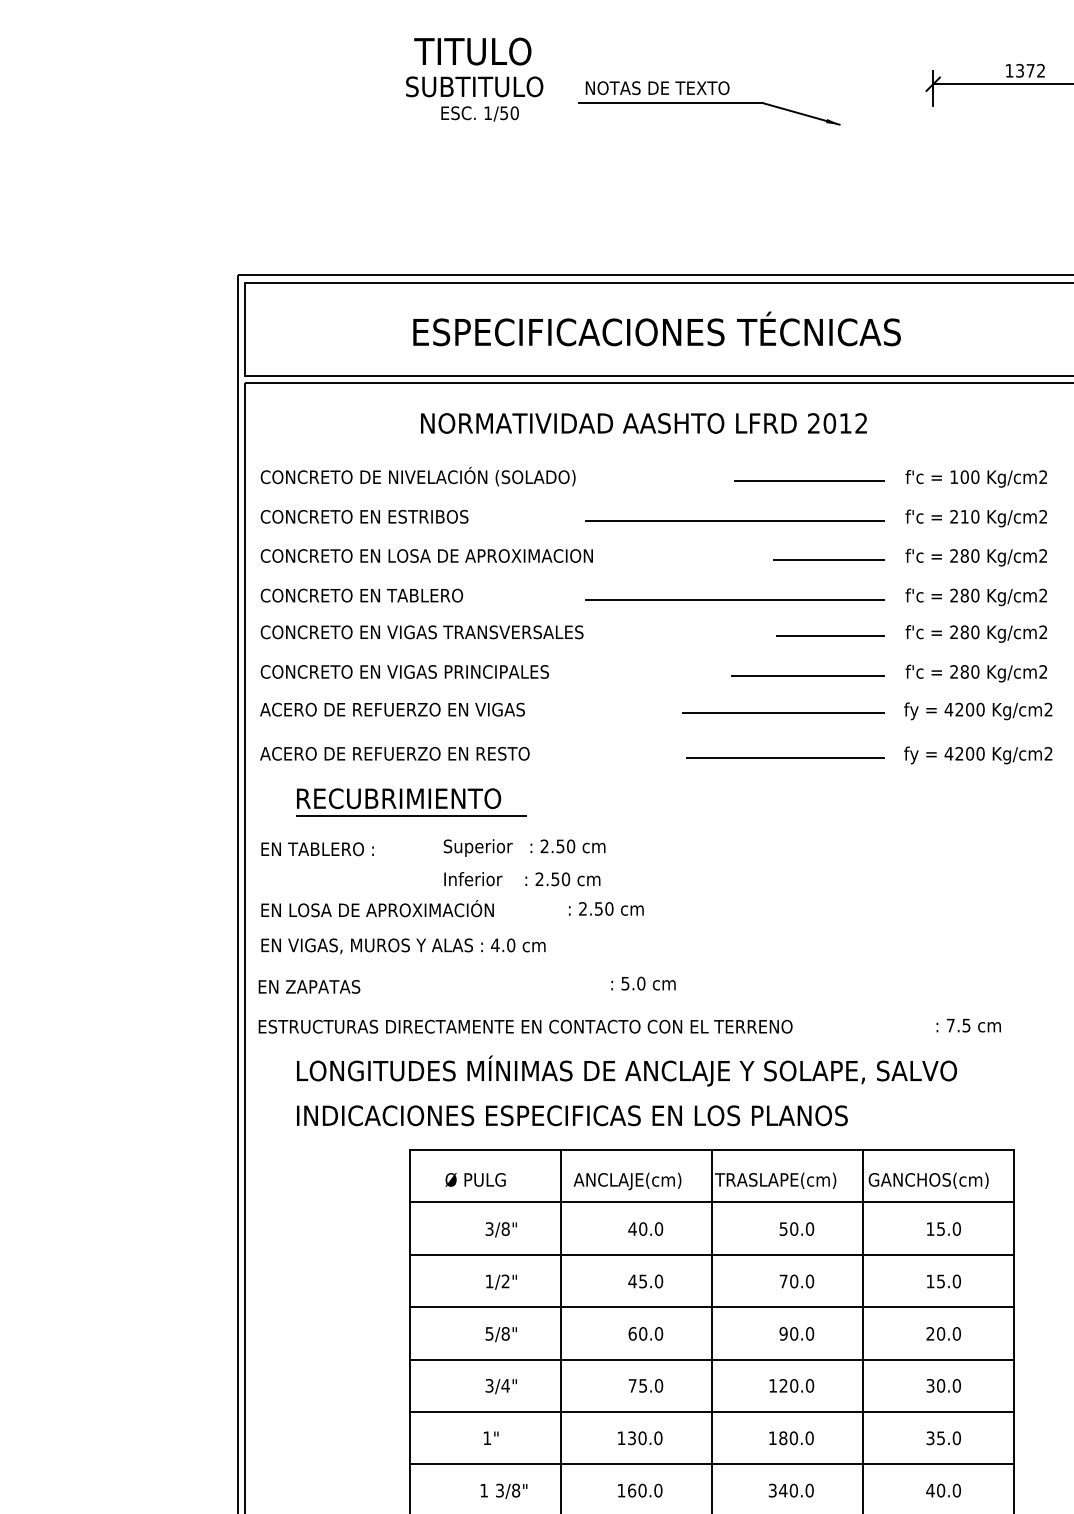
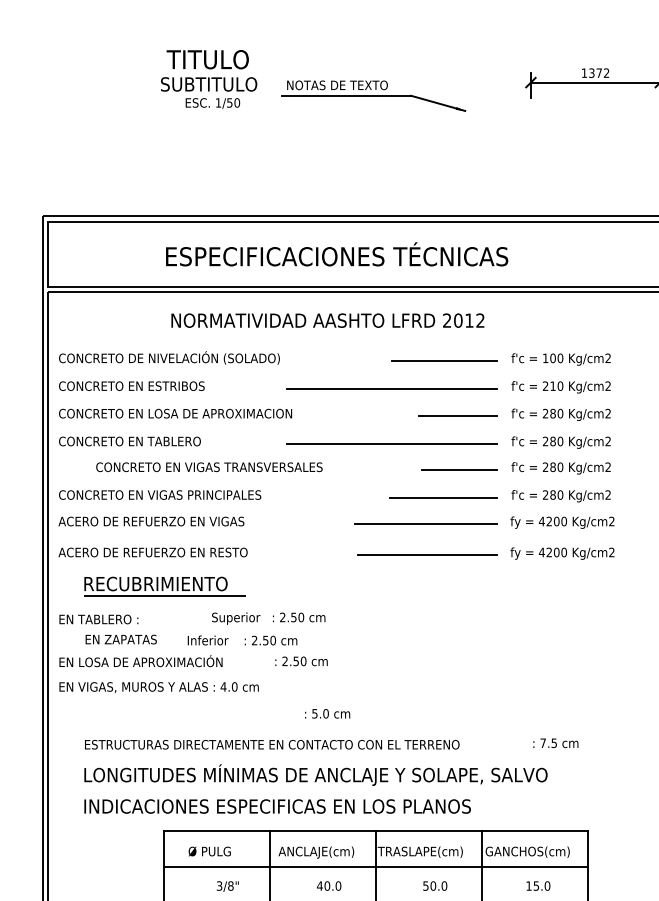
text: (421, 632) -> (208, 467), moved
text: (524, 847) -> (268, 618), moved
text: (309, 986) -> (121, 639), moved
text: (525, 1026) -> (272, 744), moved

